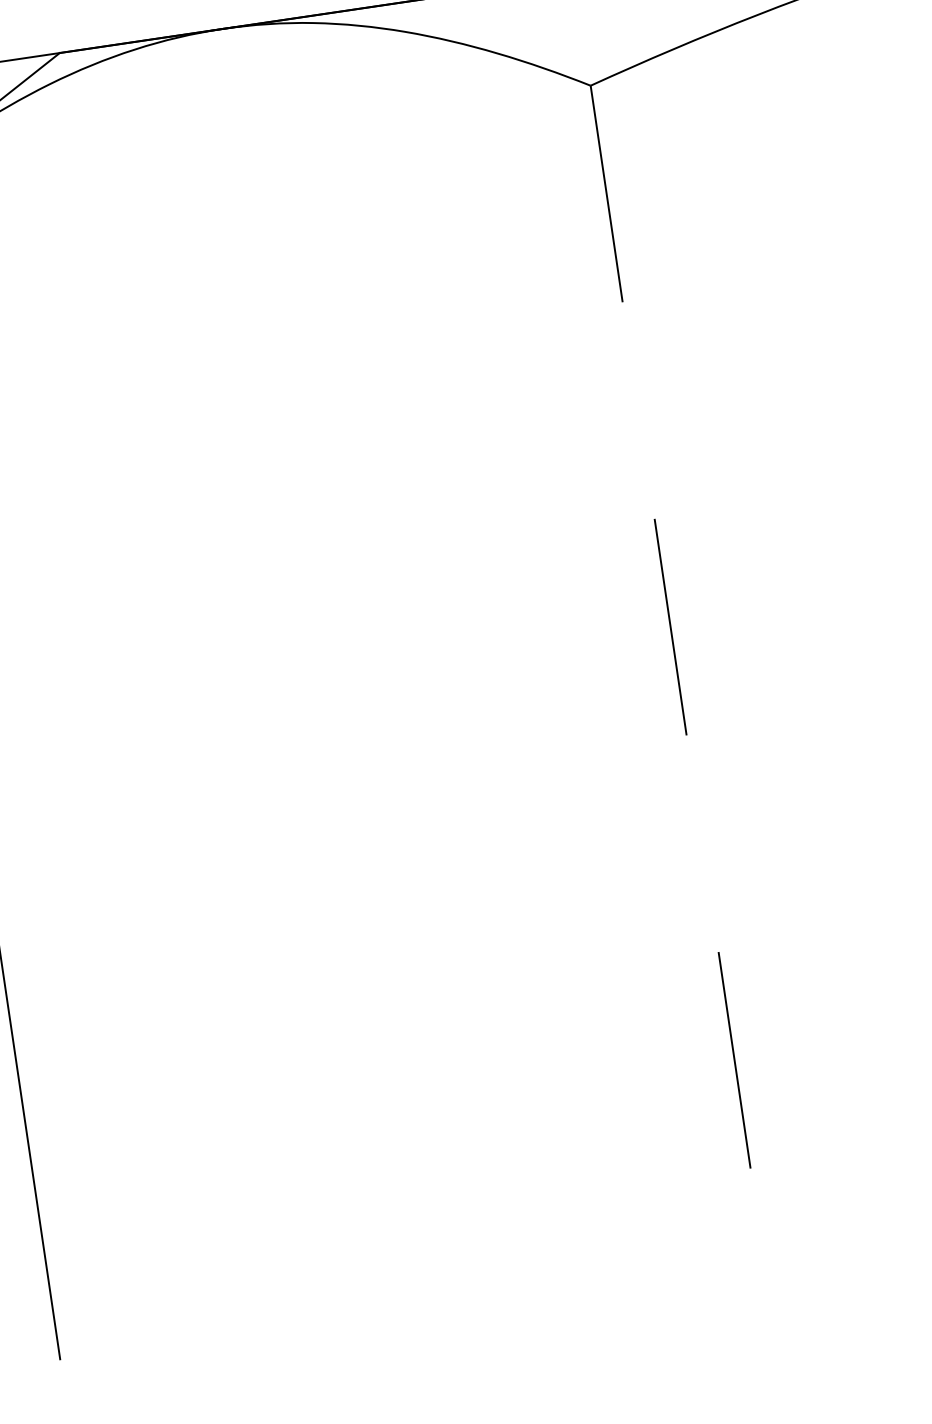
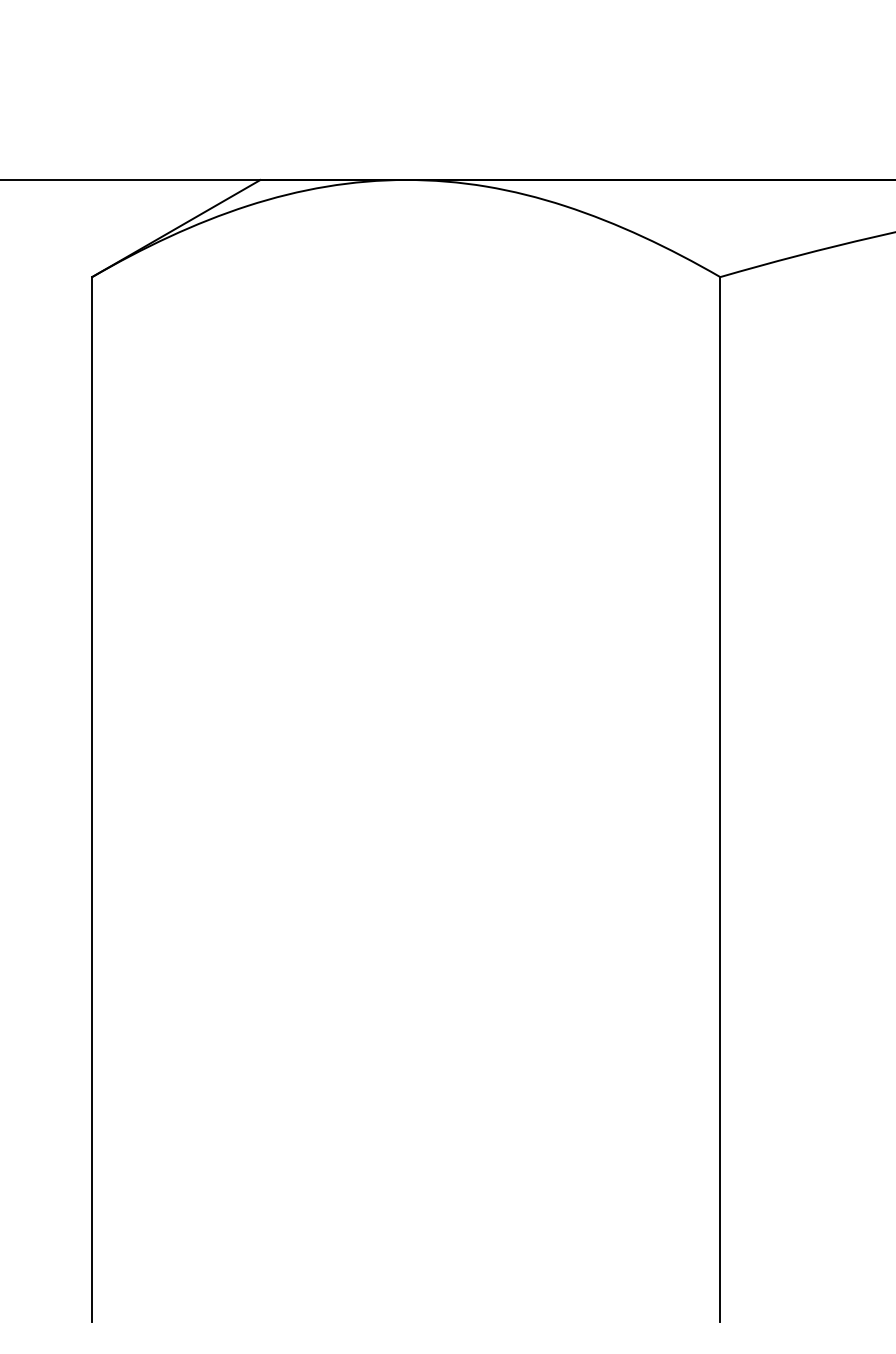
line: (677, 671) -> (720, 800), dashed -> solid

